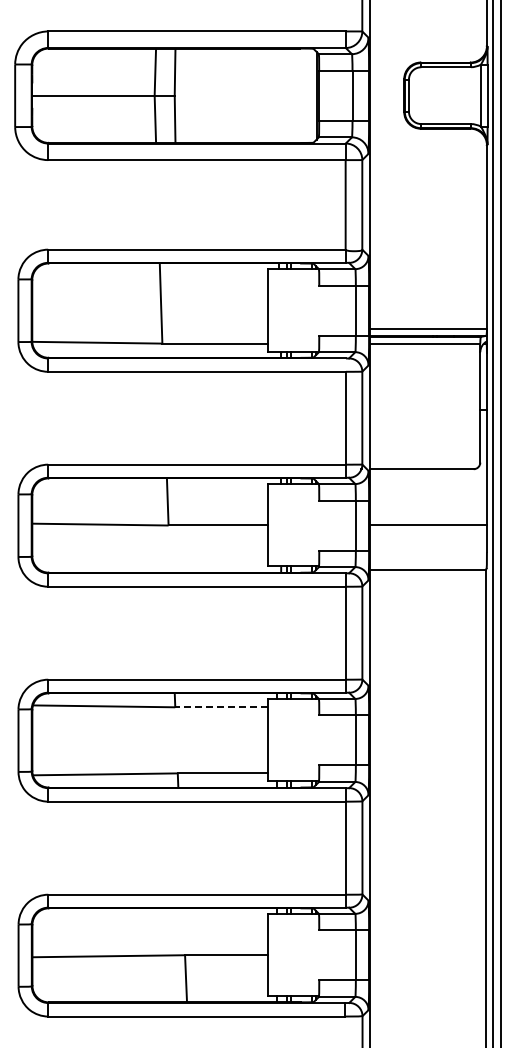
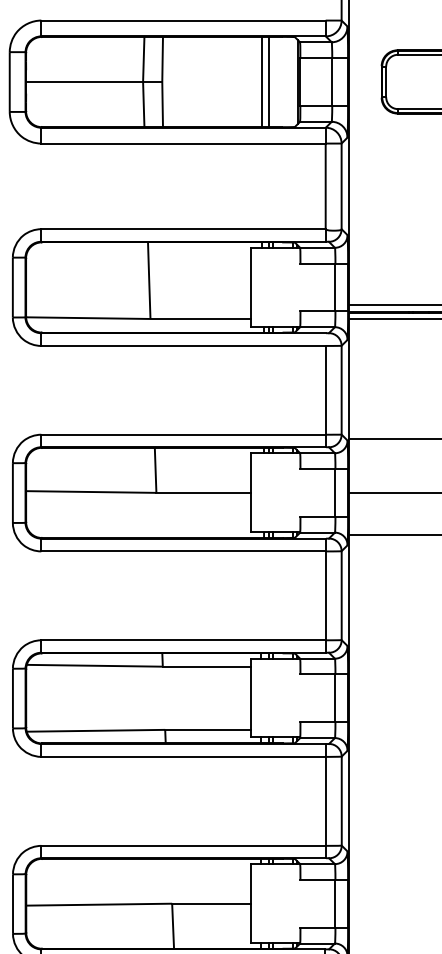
line: (278, 95) -> (261, 81), added
line: (285, 95) -> (268, 81), added
line: (220, 707) -> (206, 666), dashed -> solid

